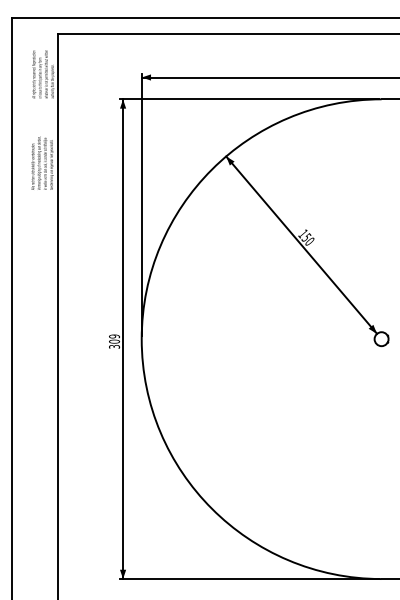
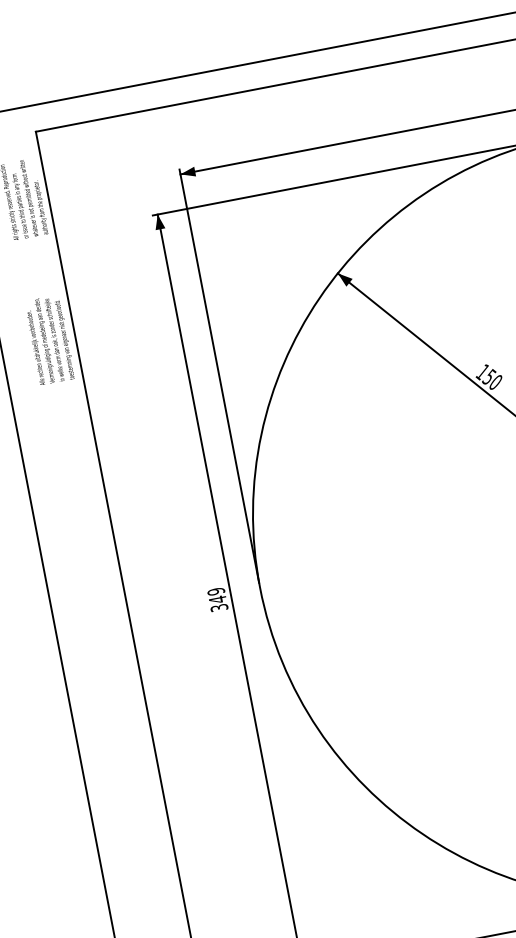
text: (114, 341) -> (217, 599), 309 -> 349

